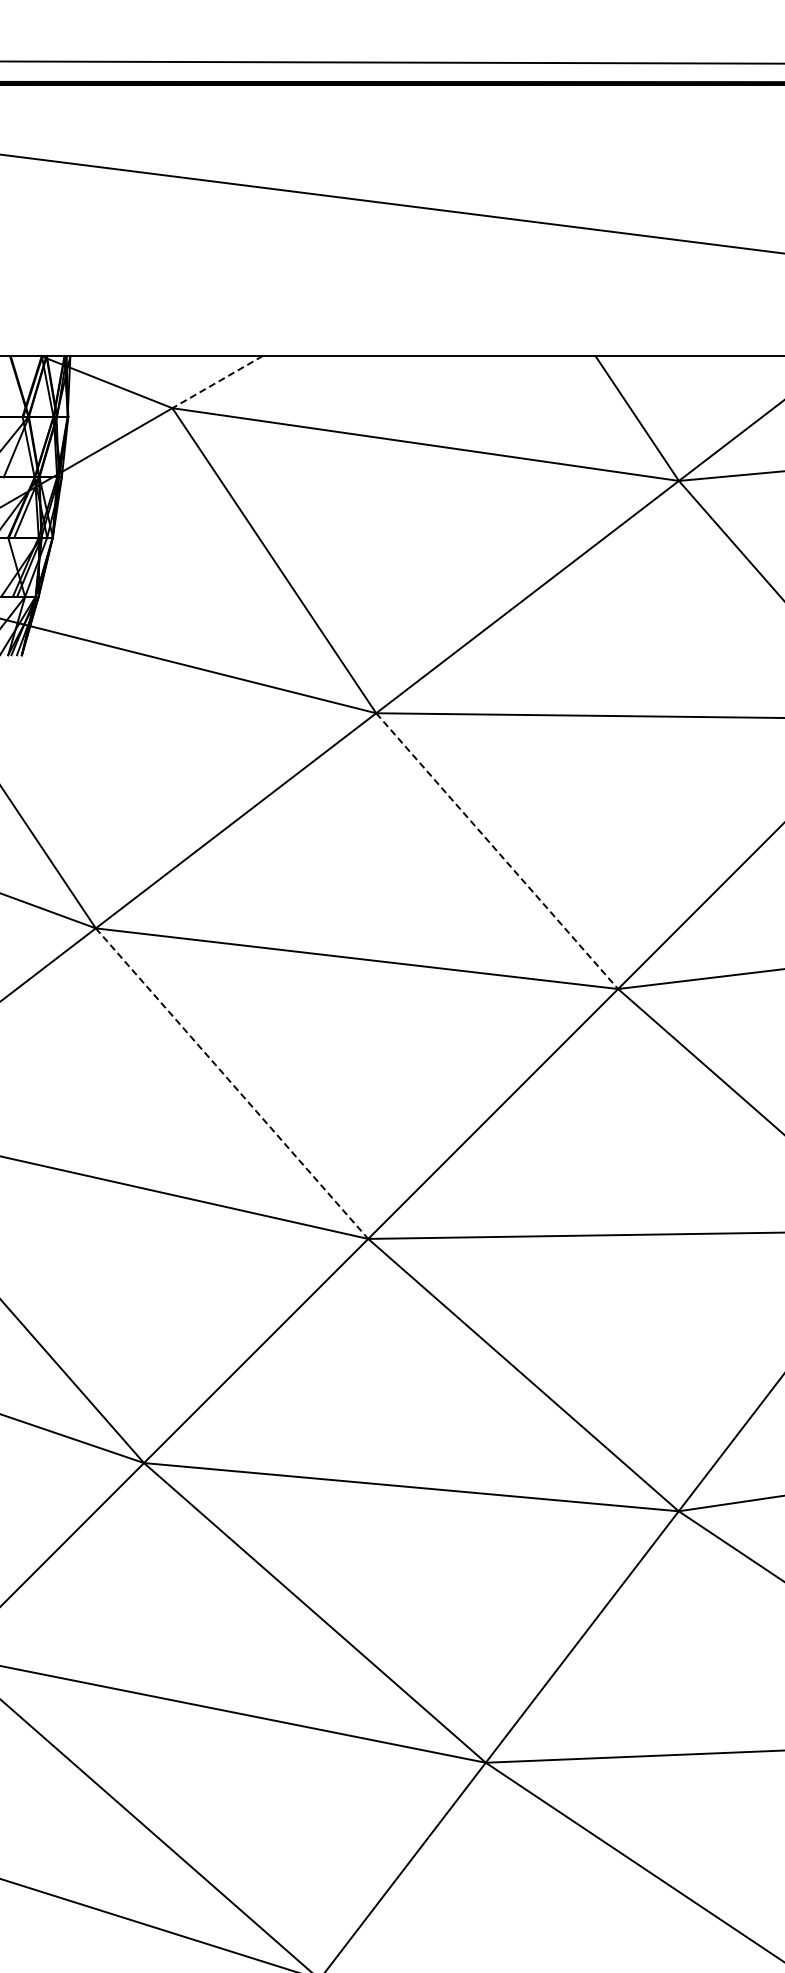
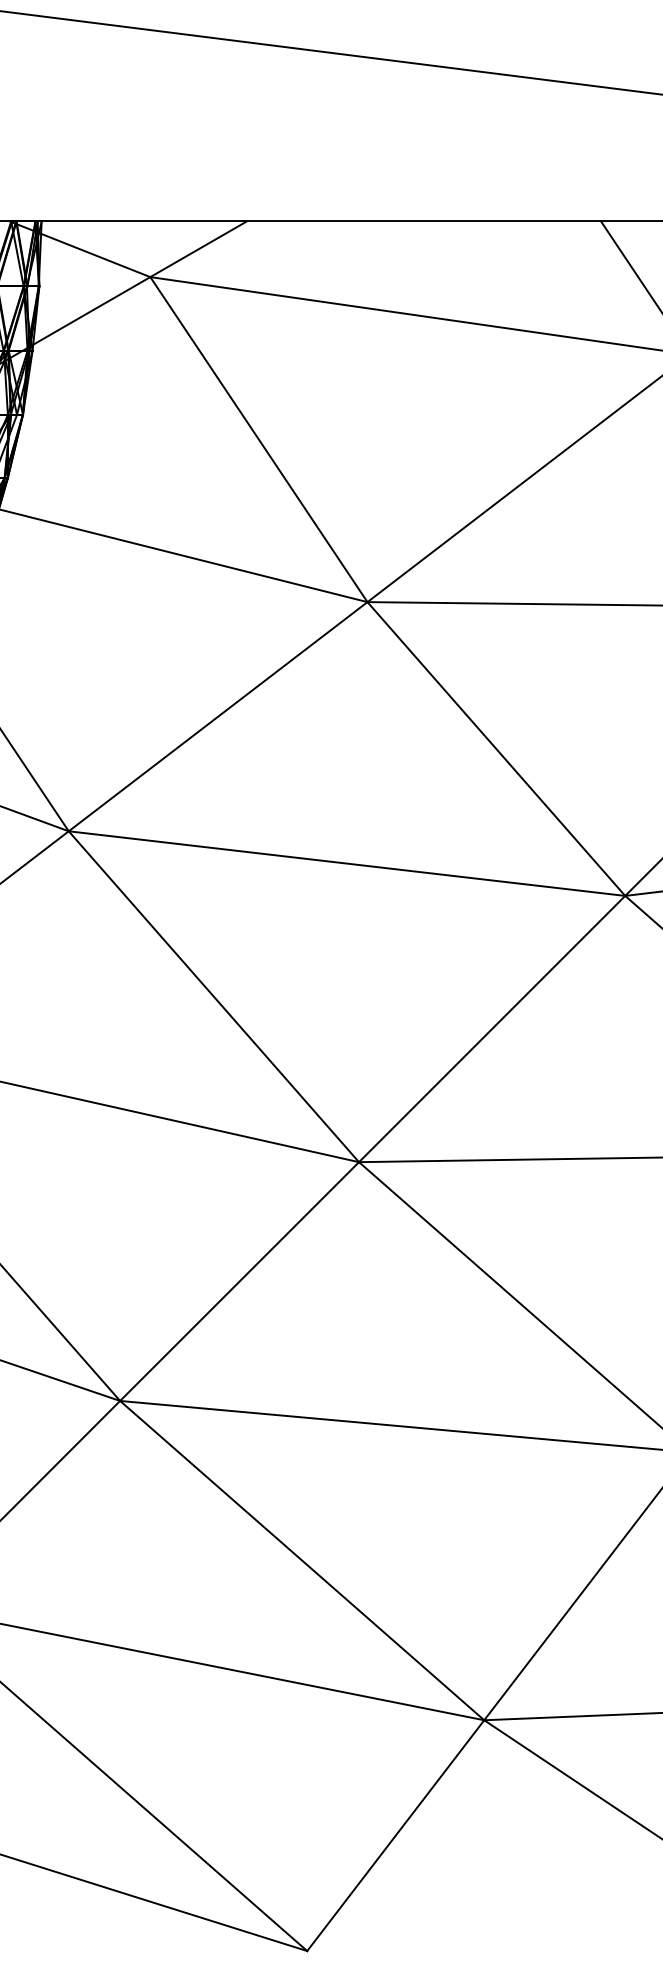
line: (217, 382) -> (198, 249), dashed -> solid
line: (497, 851) -> (496, 749), dashed -> solid
line: (232, 1083) -> (214, 996), dashed -> solid

